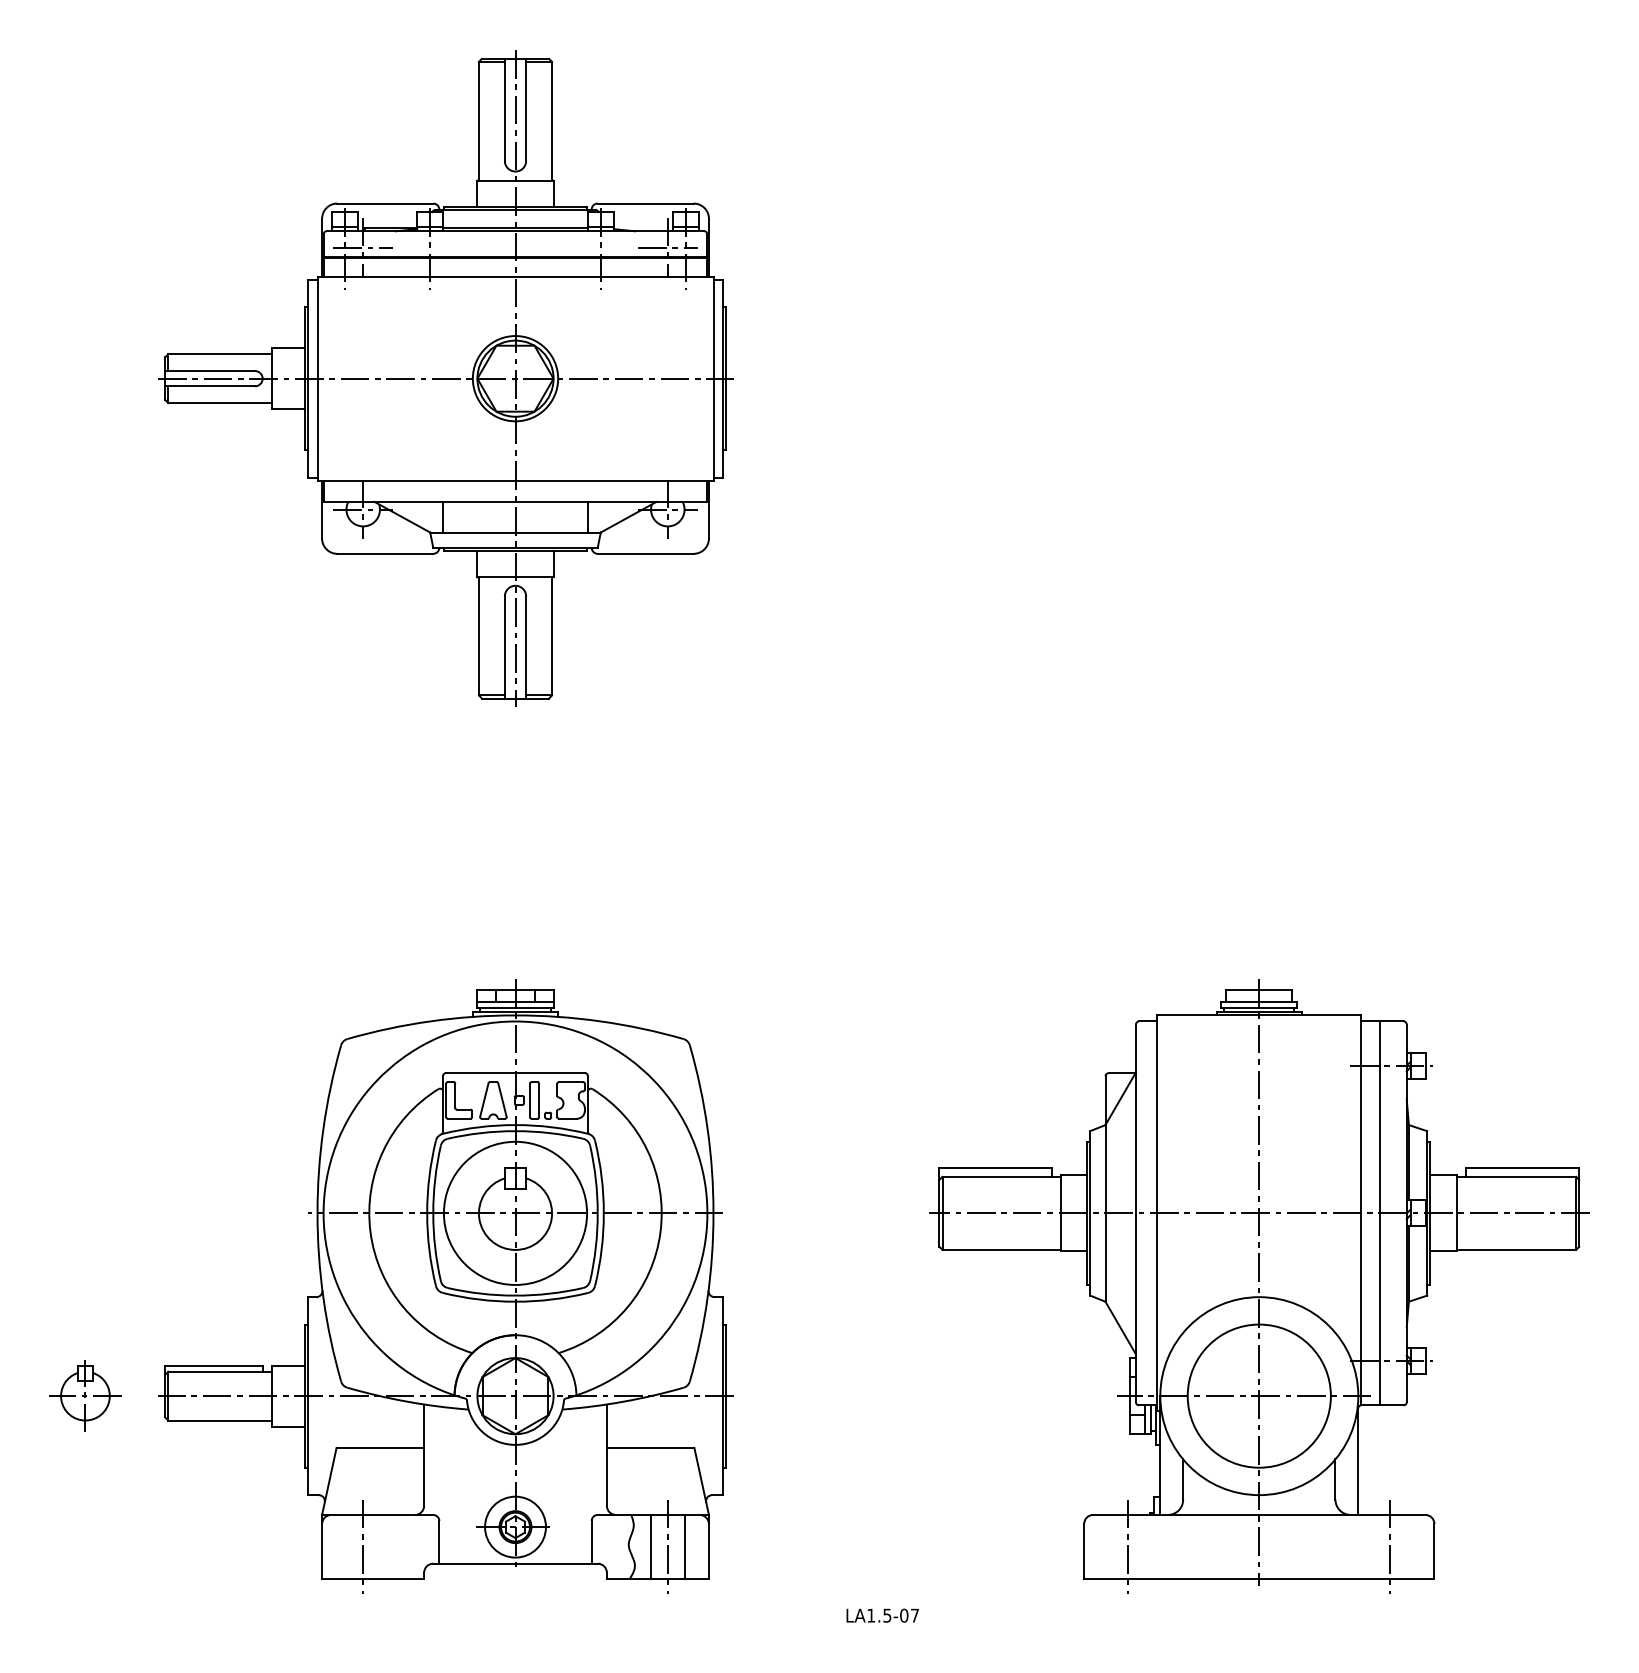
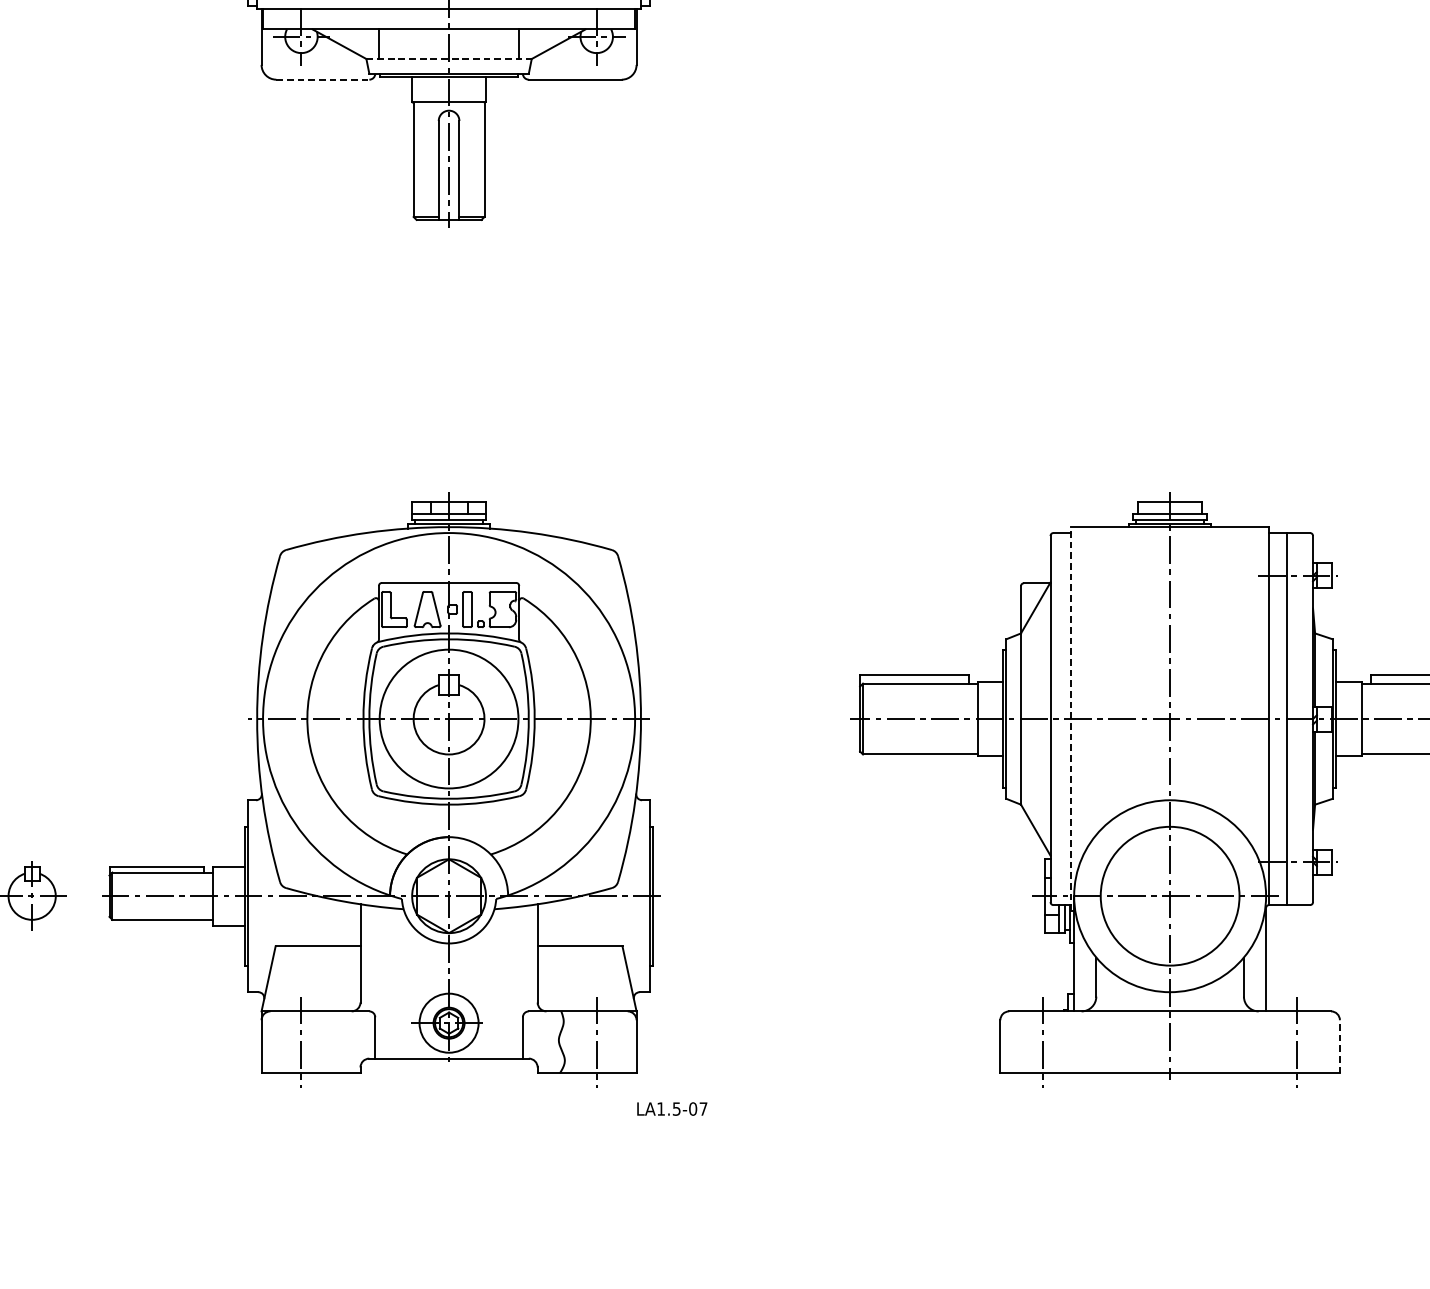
line: (516, 532) -> (450, 59), solid -> dashed
line: (385, 553) -> (323, 79), solid -> dashed
line: (1157, 1213) -> (1071, 719), solid -> dashed
line: (651, 1546) -> (580, 1041), removed
line: (684, 1546) -> (612, 1041), removed
line: (1434, 1551) -> (1339, 1046), solid -> dashed
text: (882, 1615) -> (672, 1108), moved

